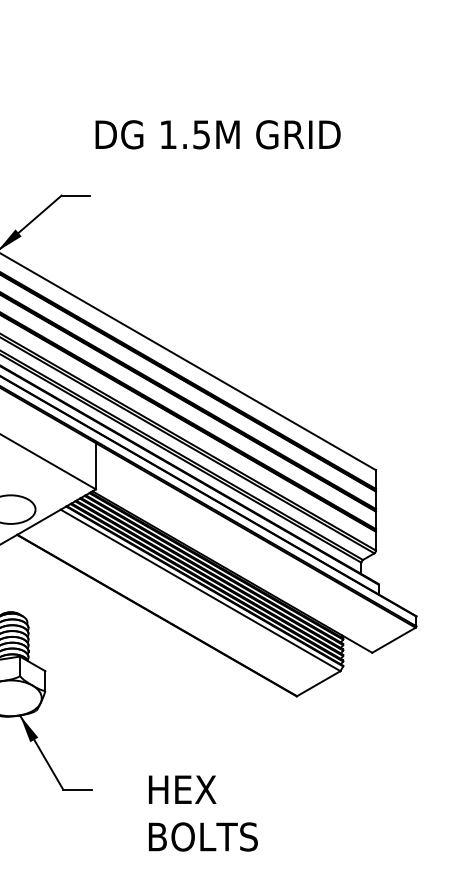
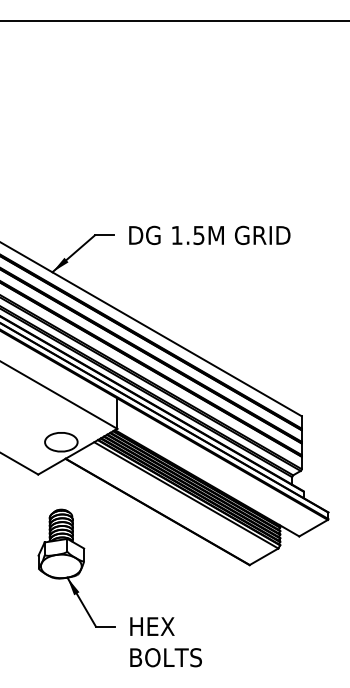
text: (217, 133) -> (209, 234), moved
text: (202, 813) -> (165, 642), moved

